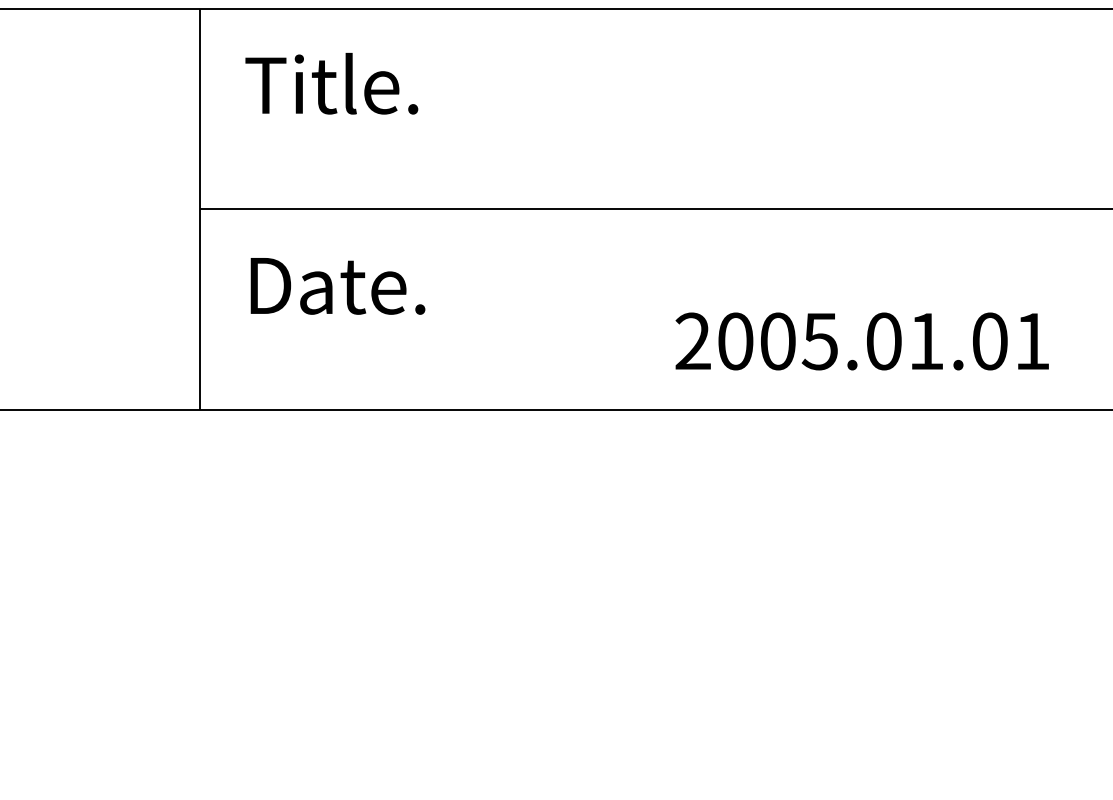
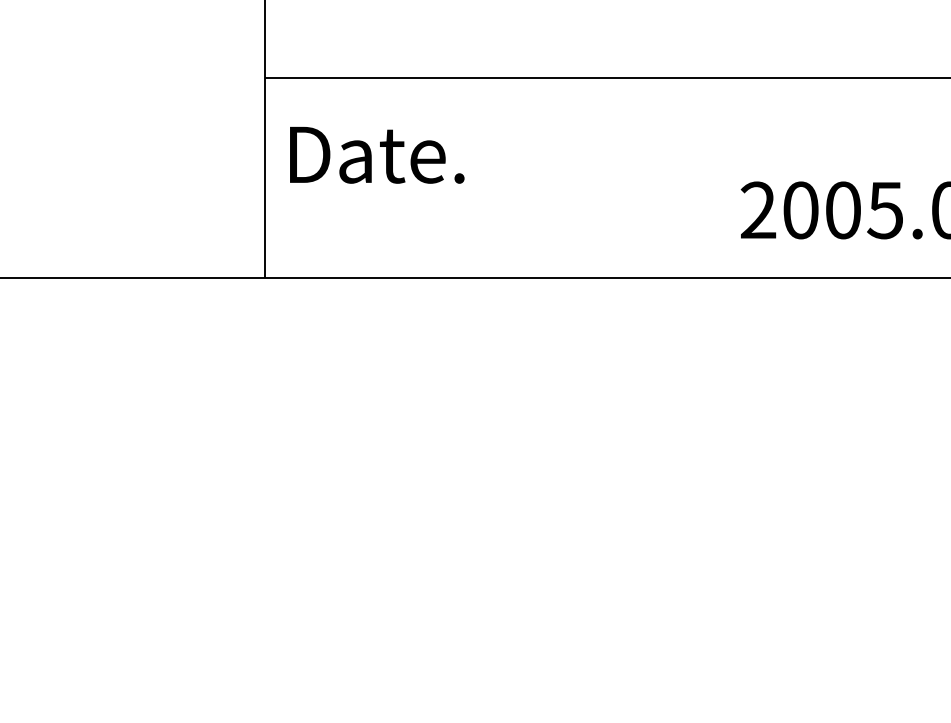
text: (337, 286) -> (376, 155), moved

